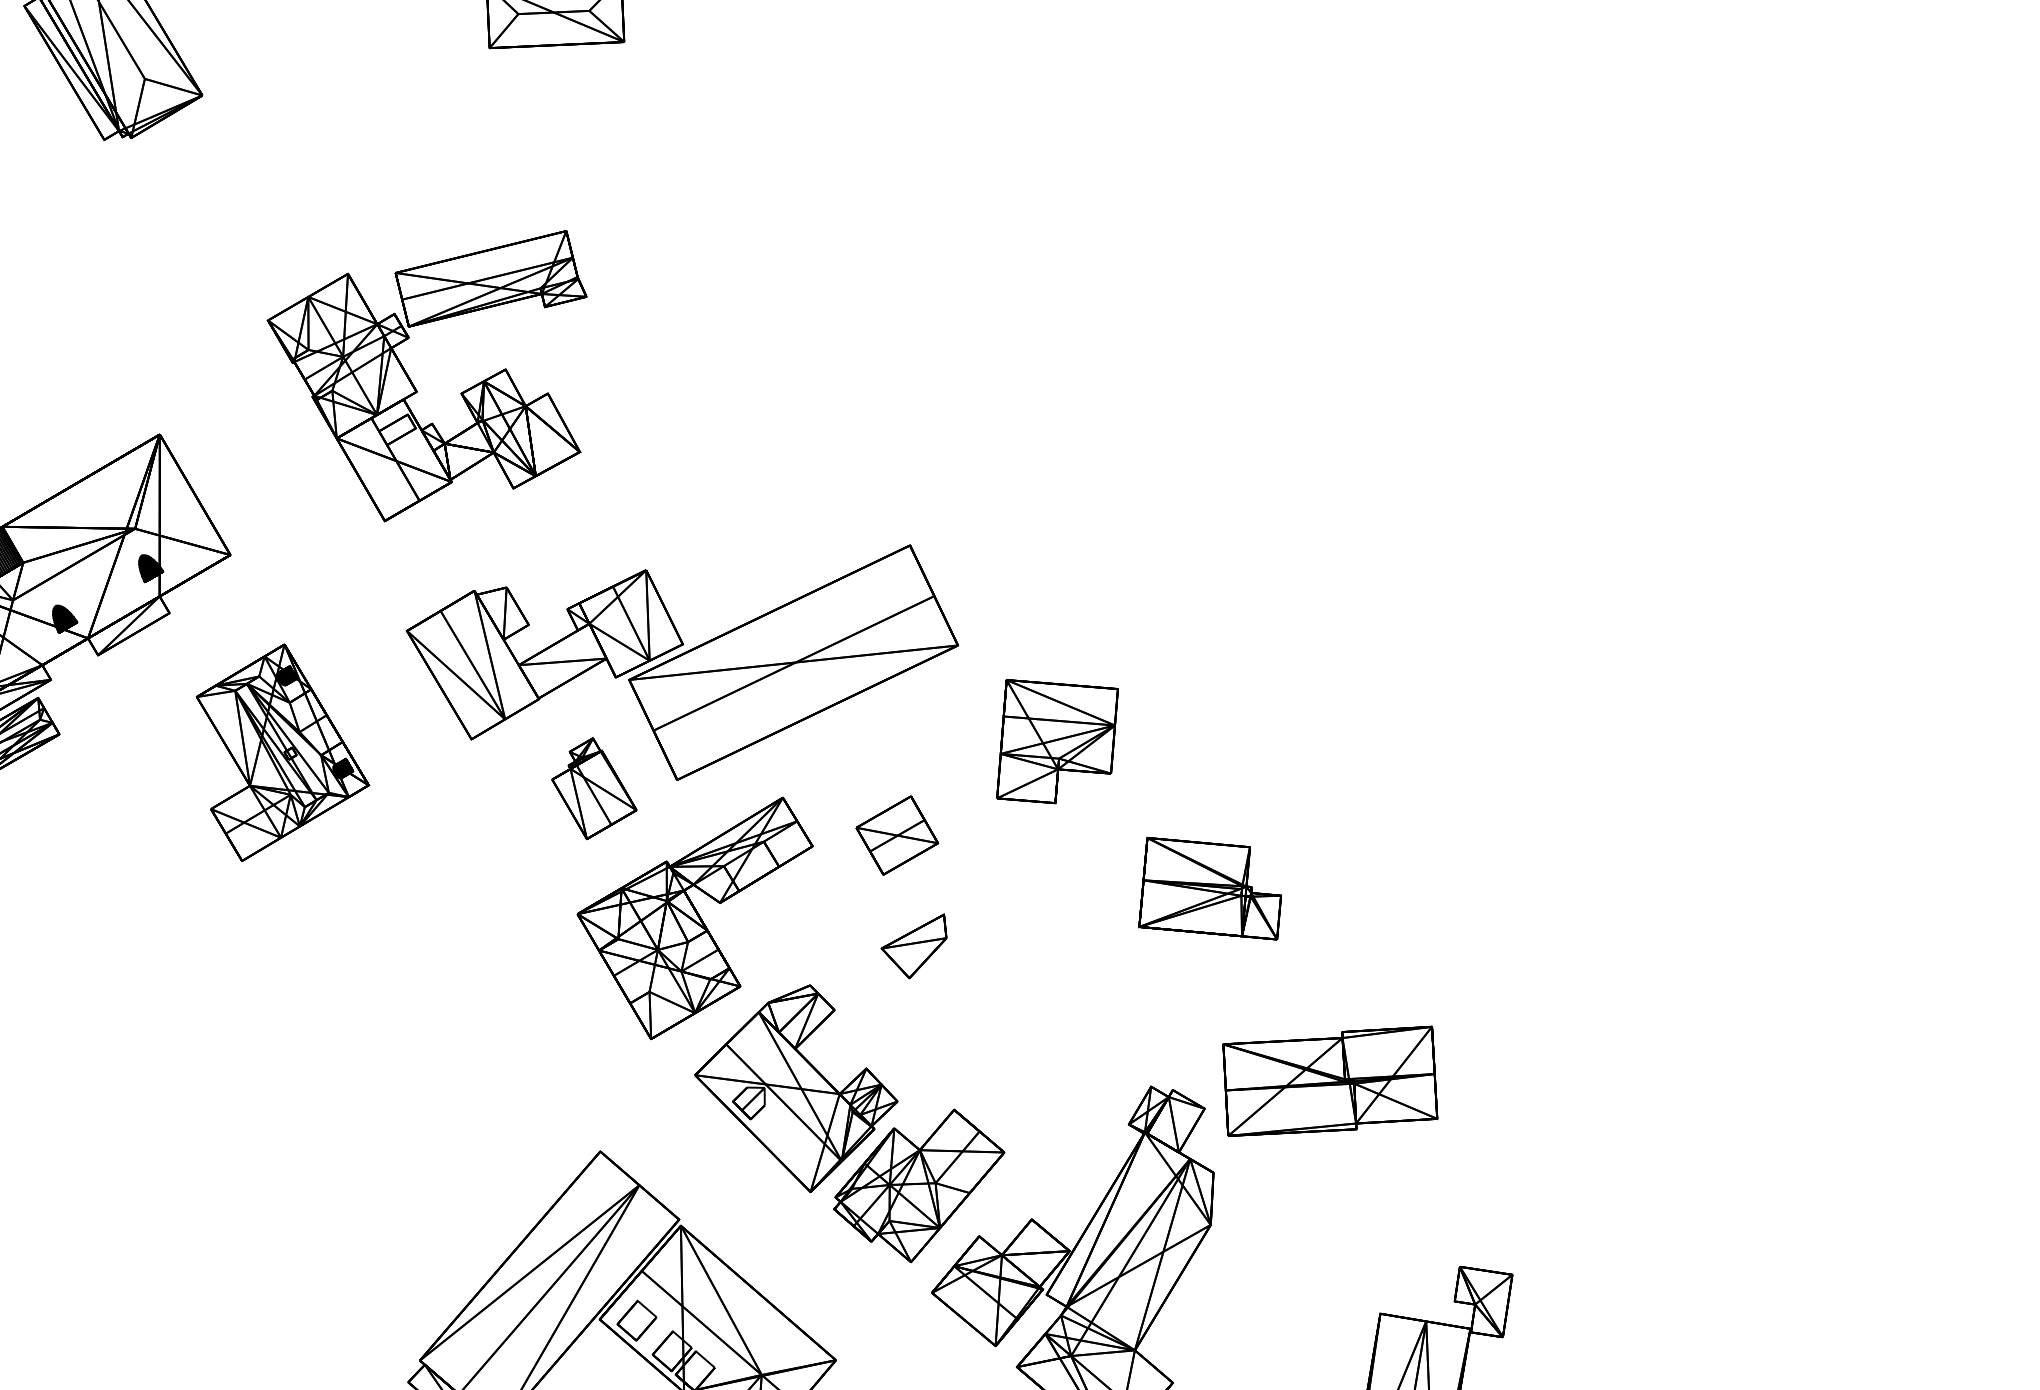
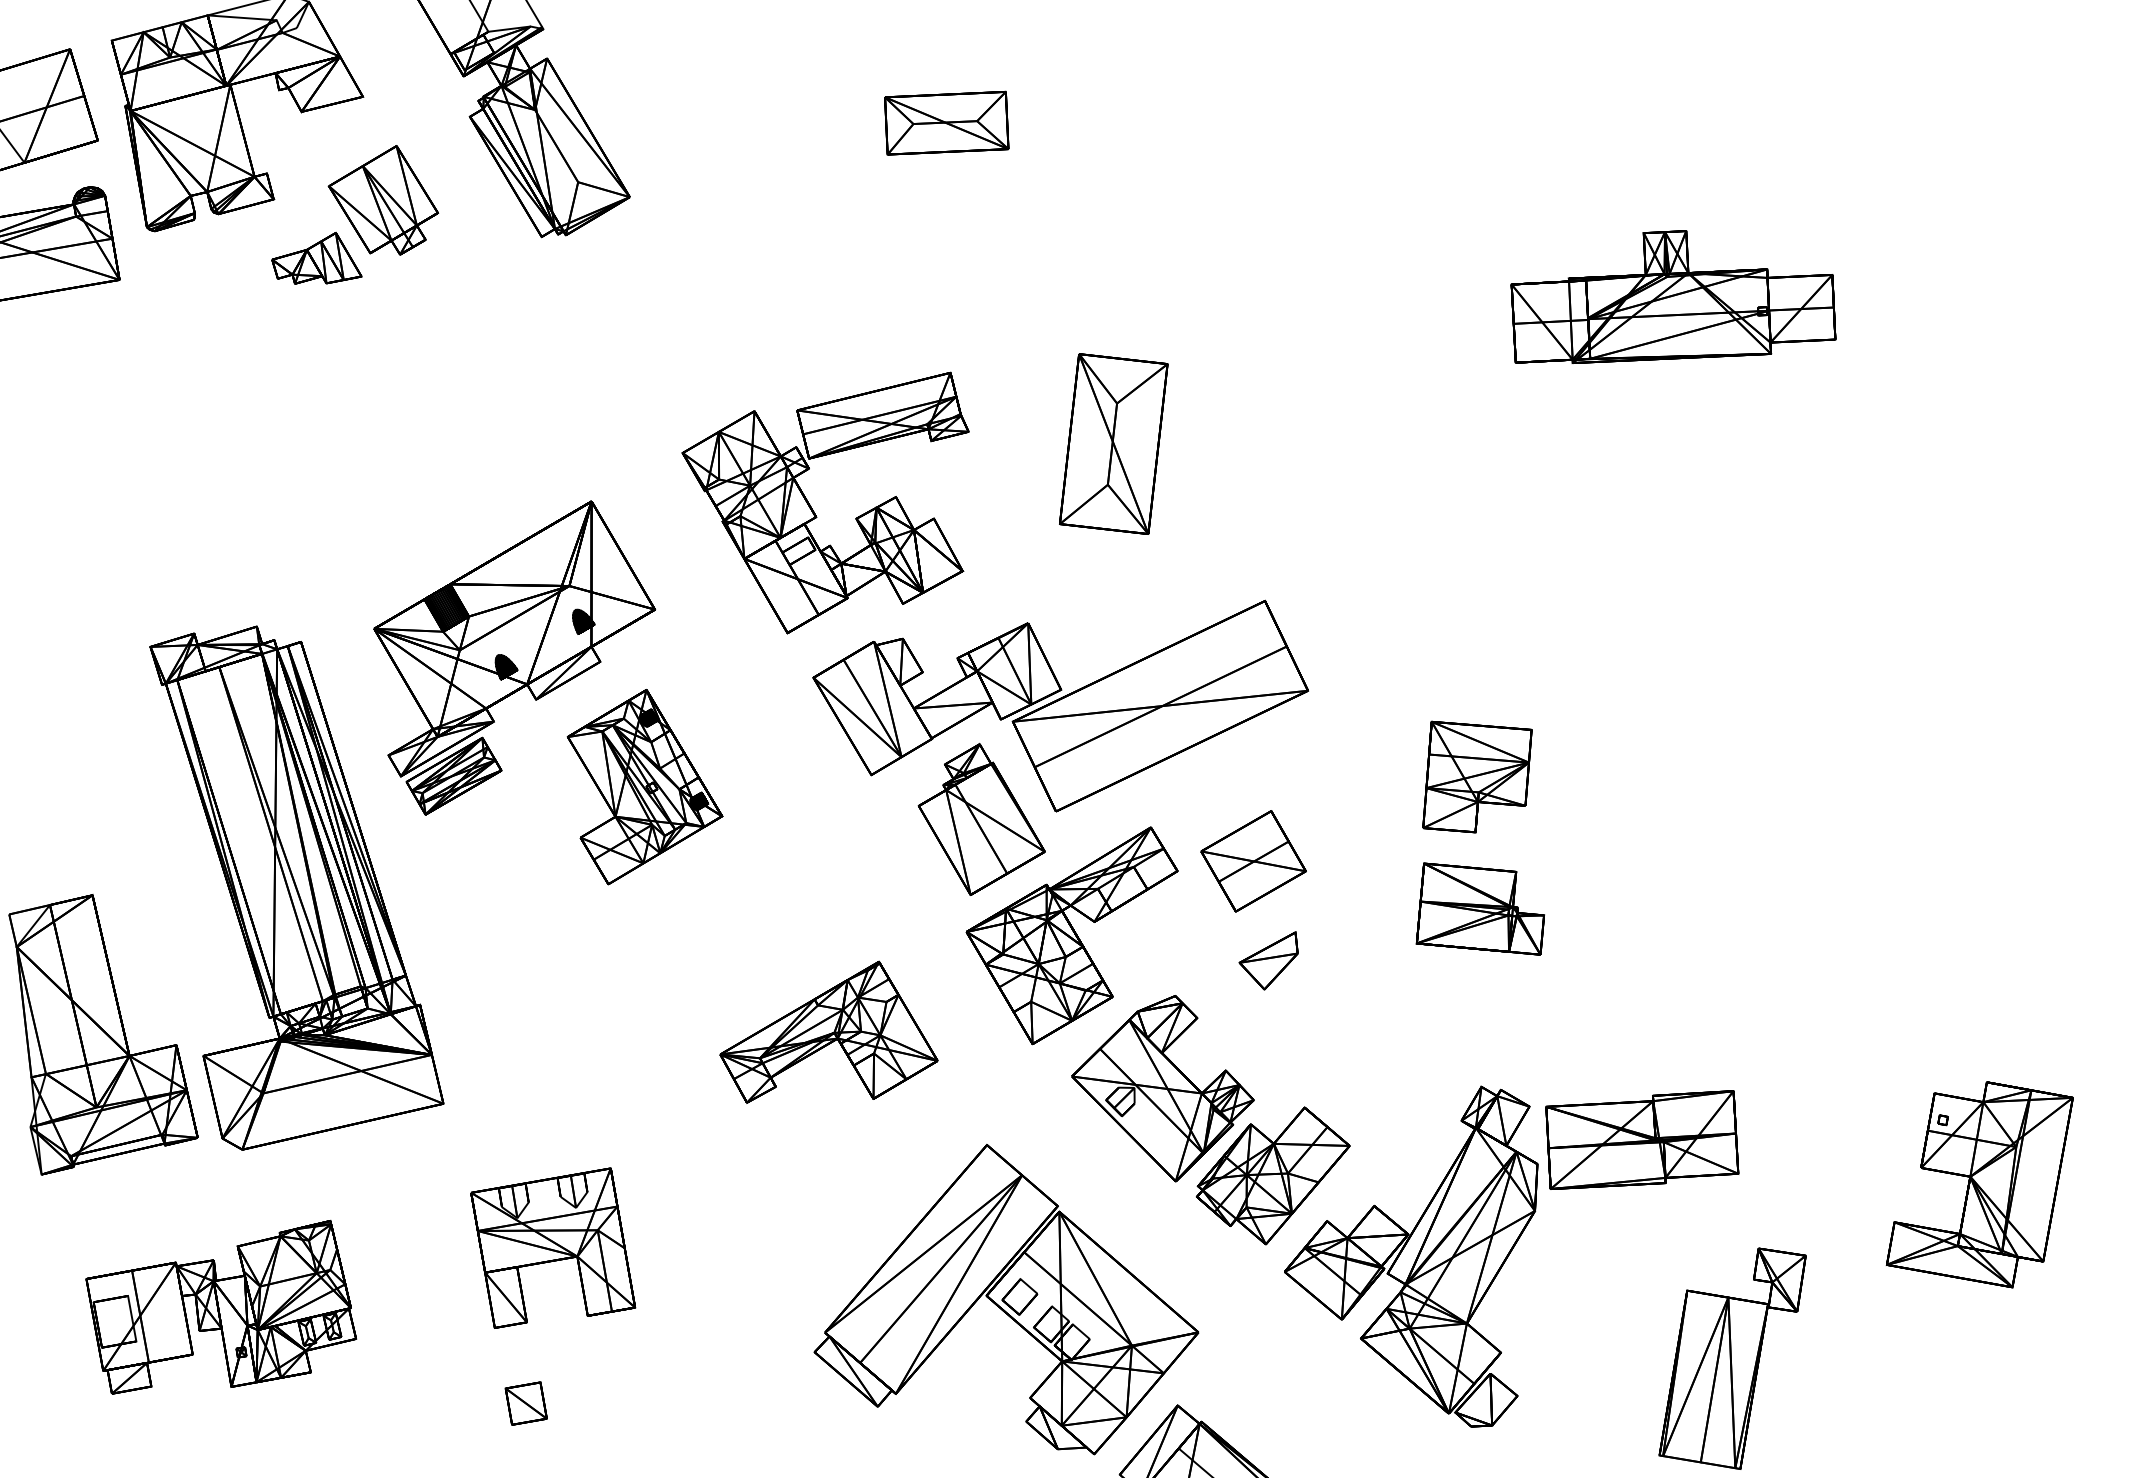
part: (1365, 206) -> (1673, 296), added
part: (741, 369) -> (1113, 443), added
part: (414, 385) -> (814, 511), moved
part: (1057, 740) -> (1477, 776), moved
part: (282, 753) -> (644, 787), moved
part: (594, 787) -> (981, 818), size x1.67
part: (897, 835) -> (1253, 861), size x1.43
part: (1209, 888) -> (1479, 908), moved
part: (423, 1025) -> (828, 1031), added
part: (1330, 1080) -> (1642, 1139), moved
part: (1705, 1195) -> (1979, 1184), added
part: (117, 1265) -> (553, 1247), added

